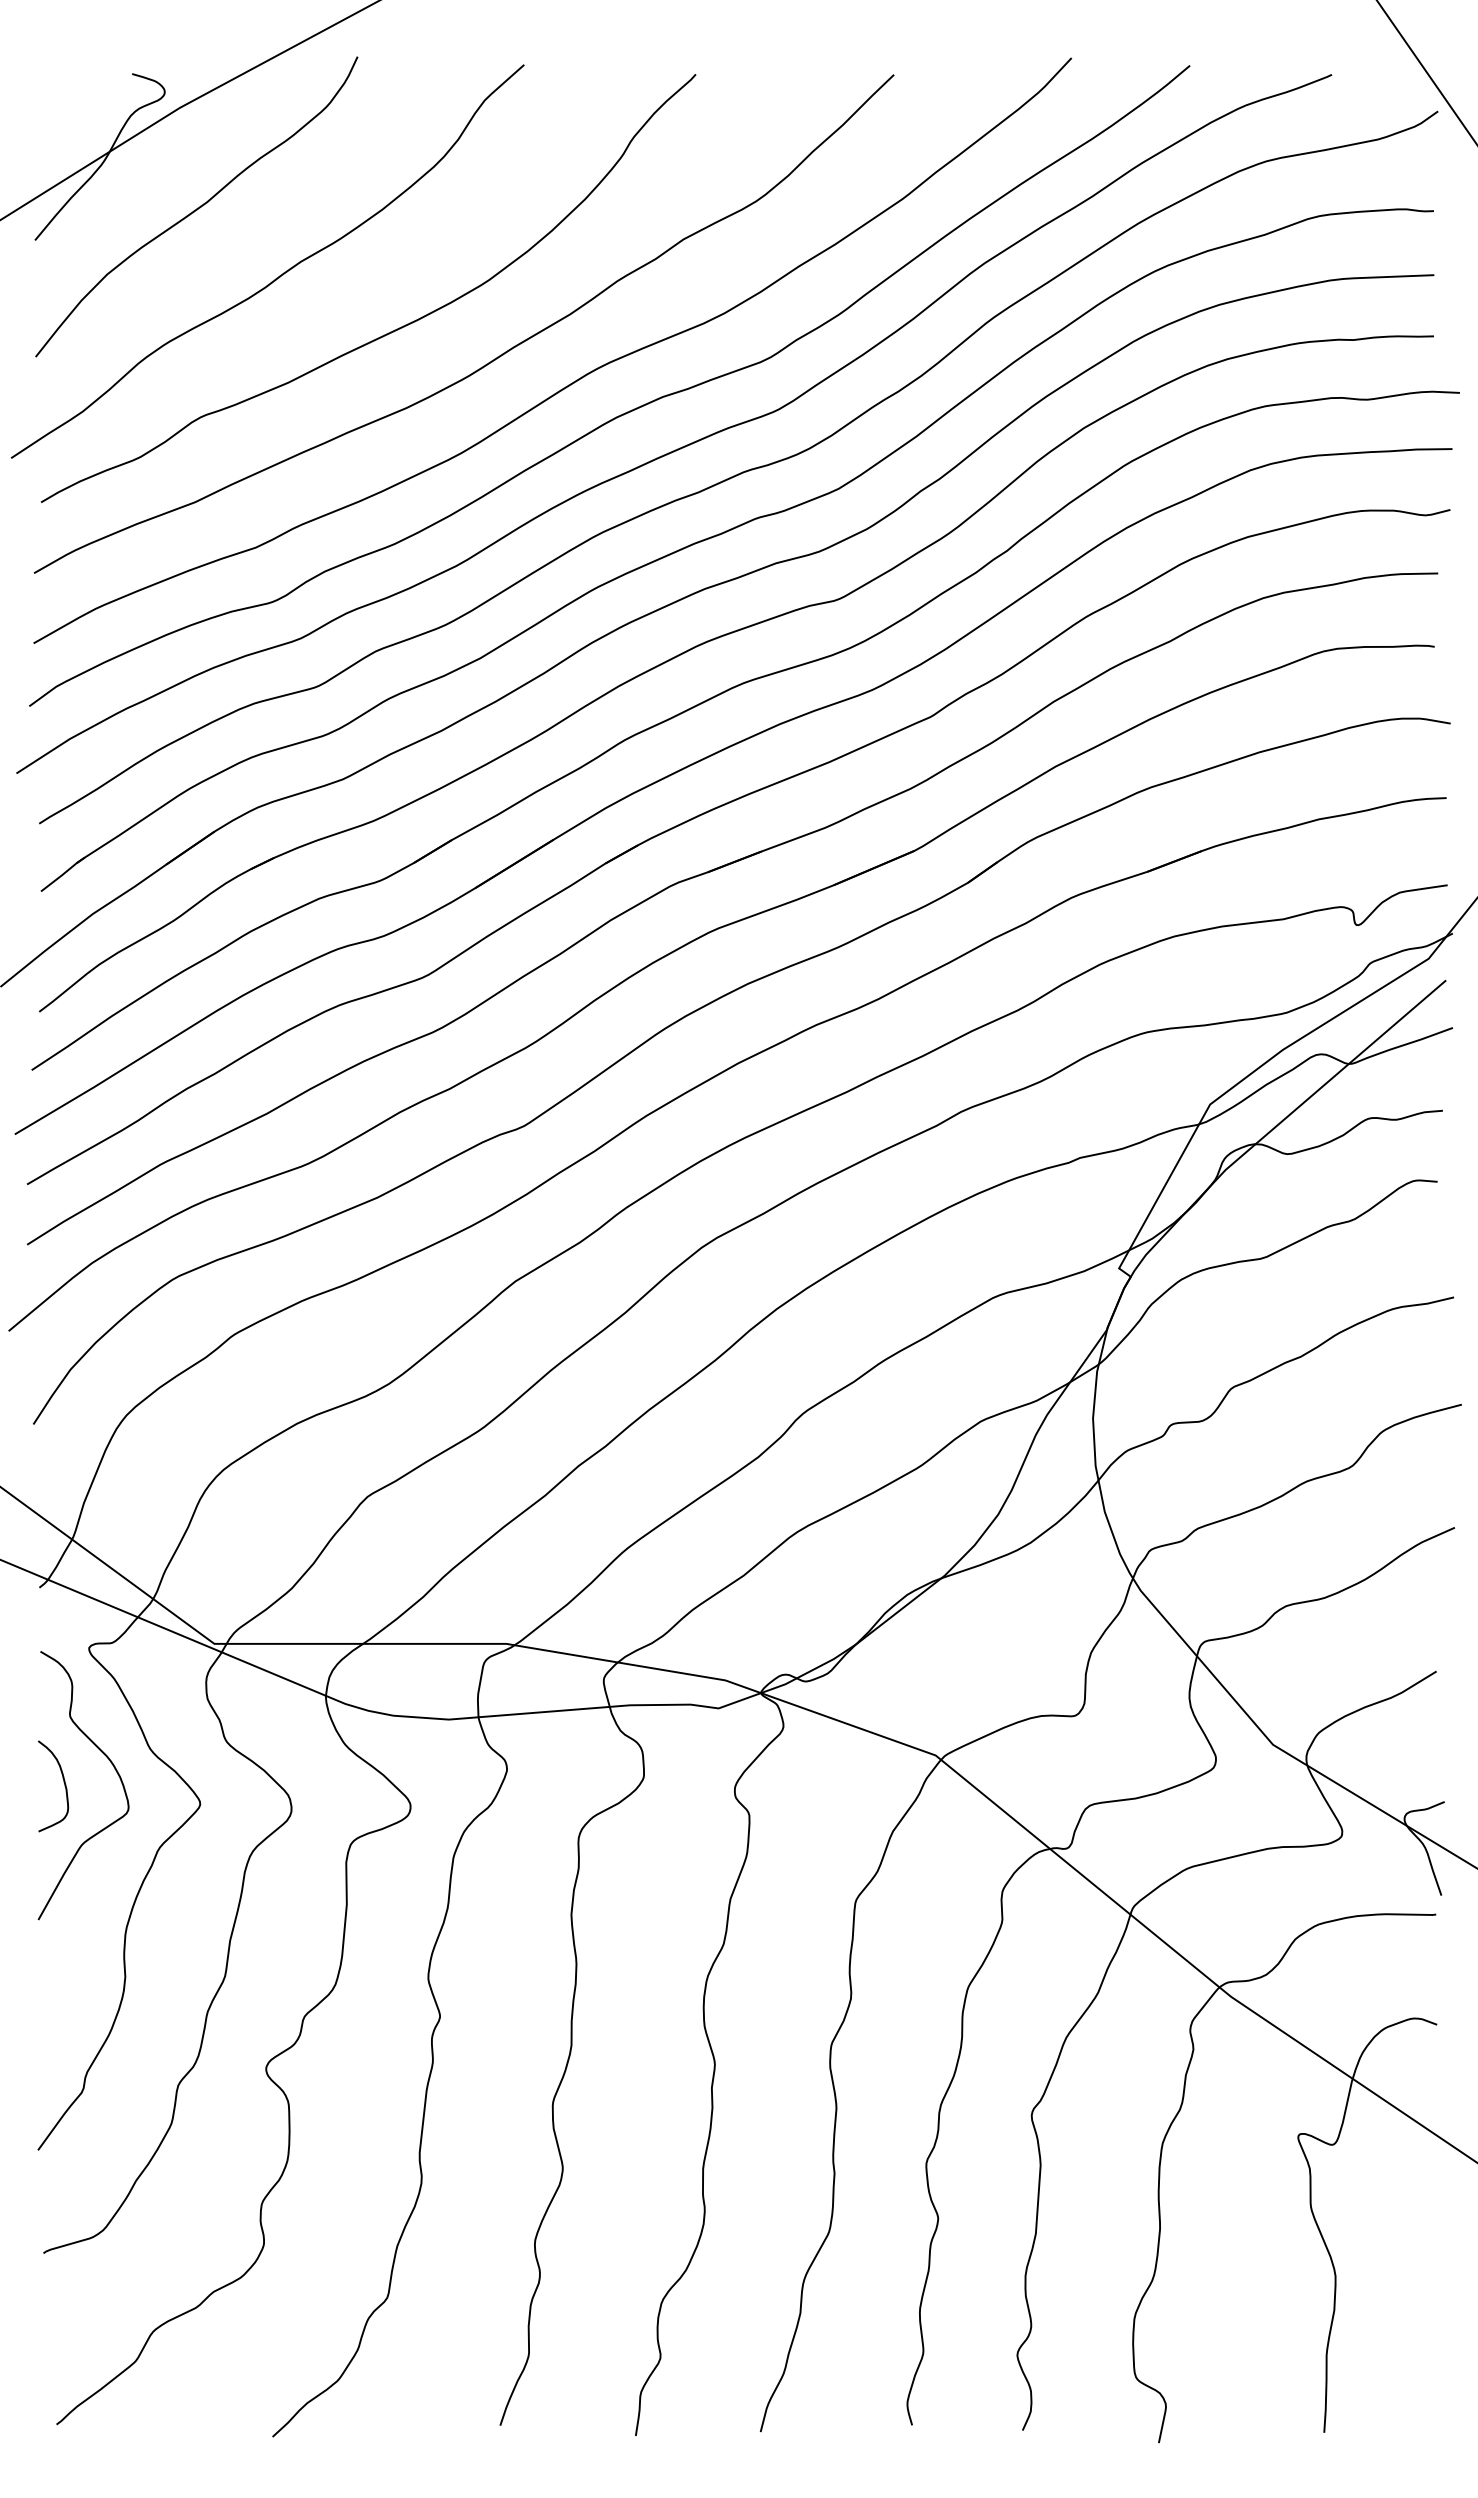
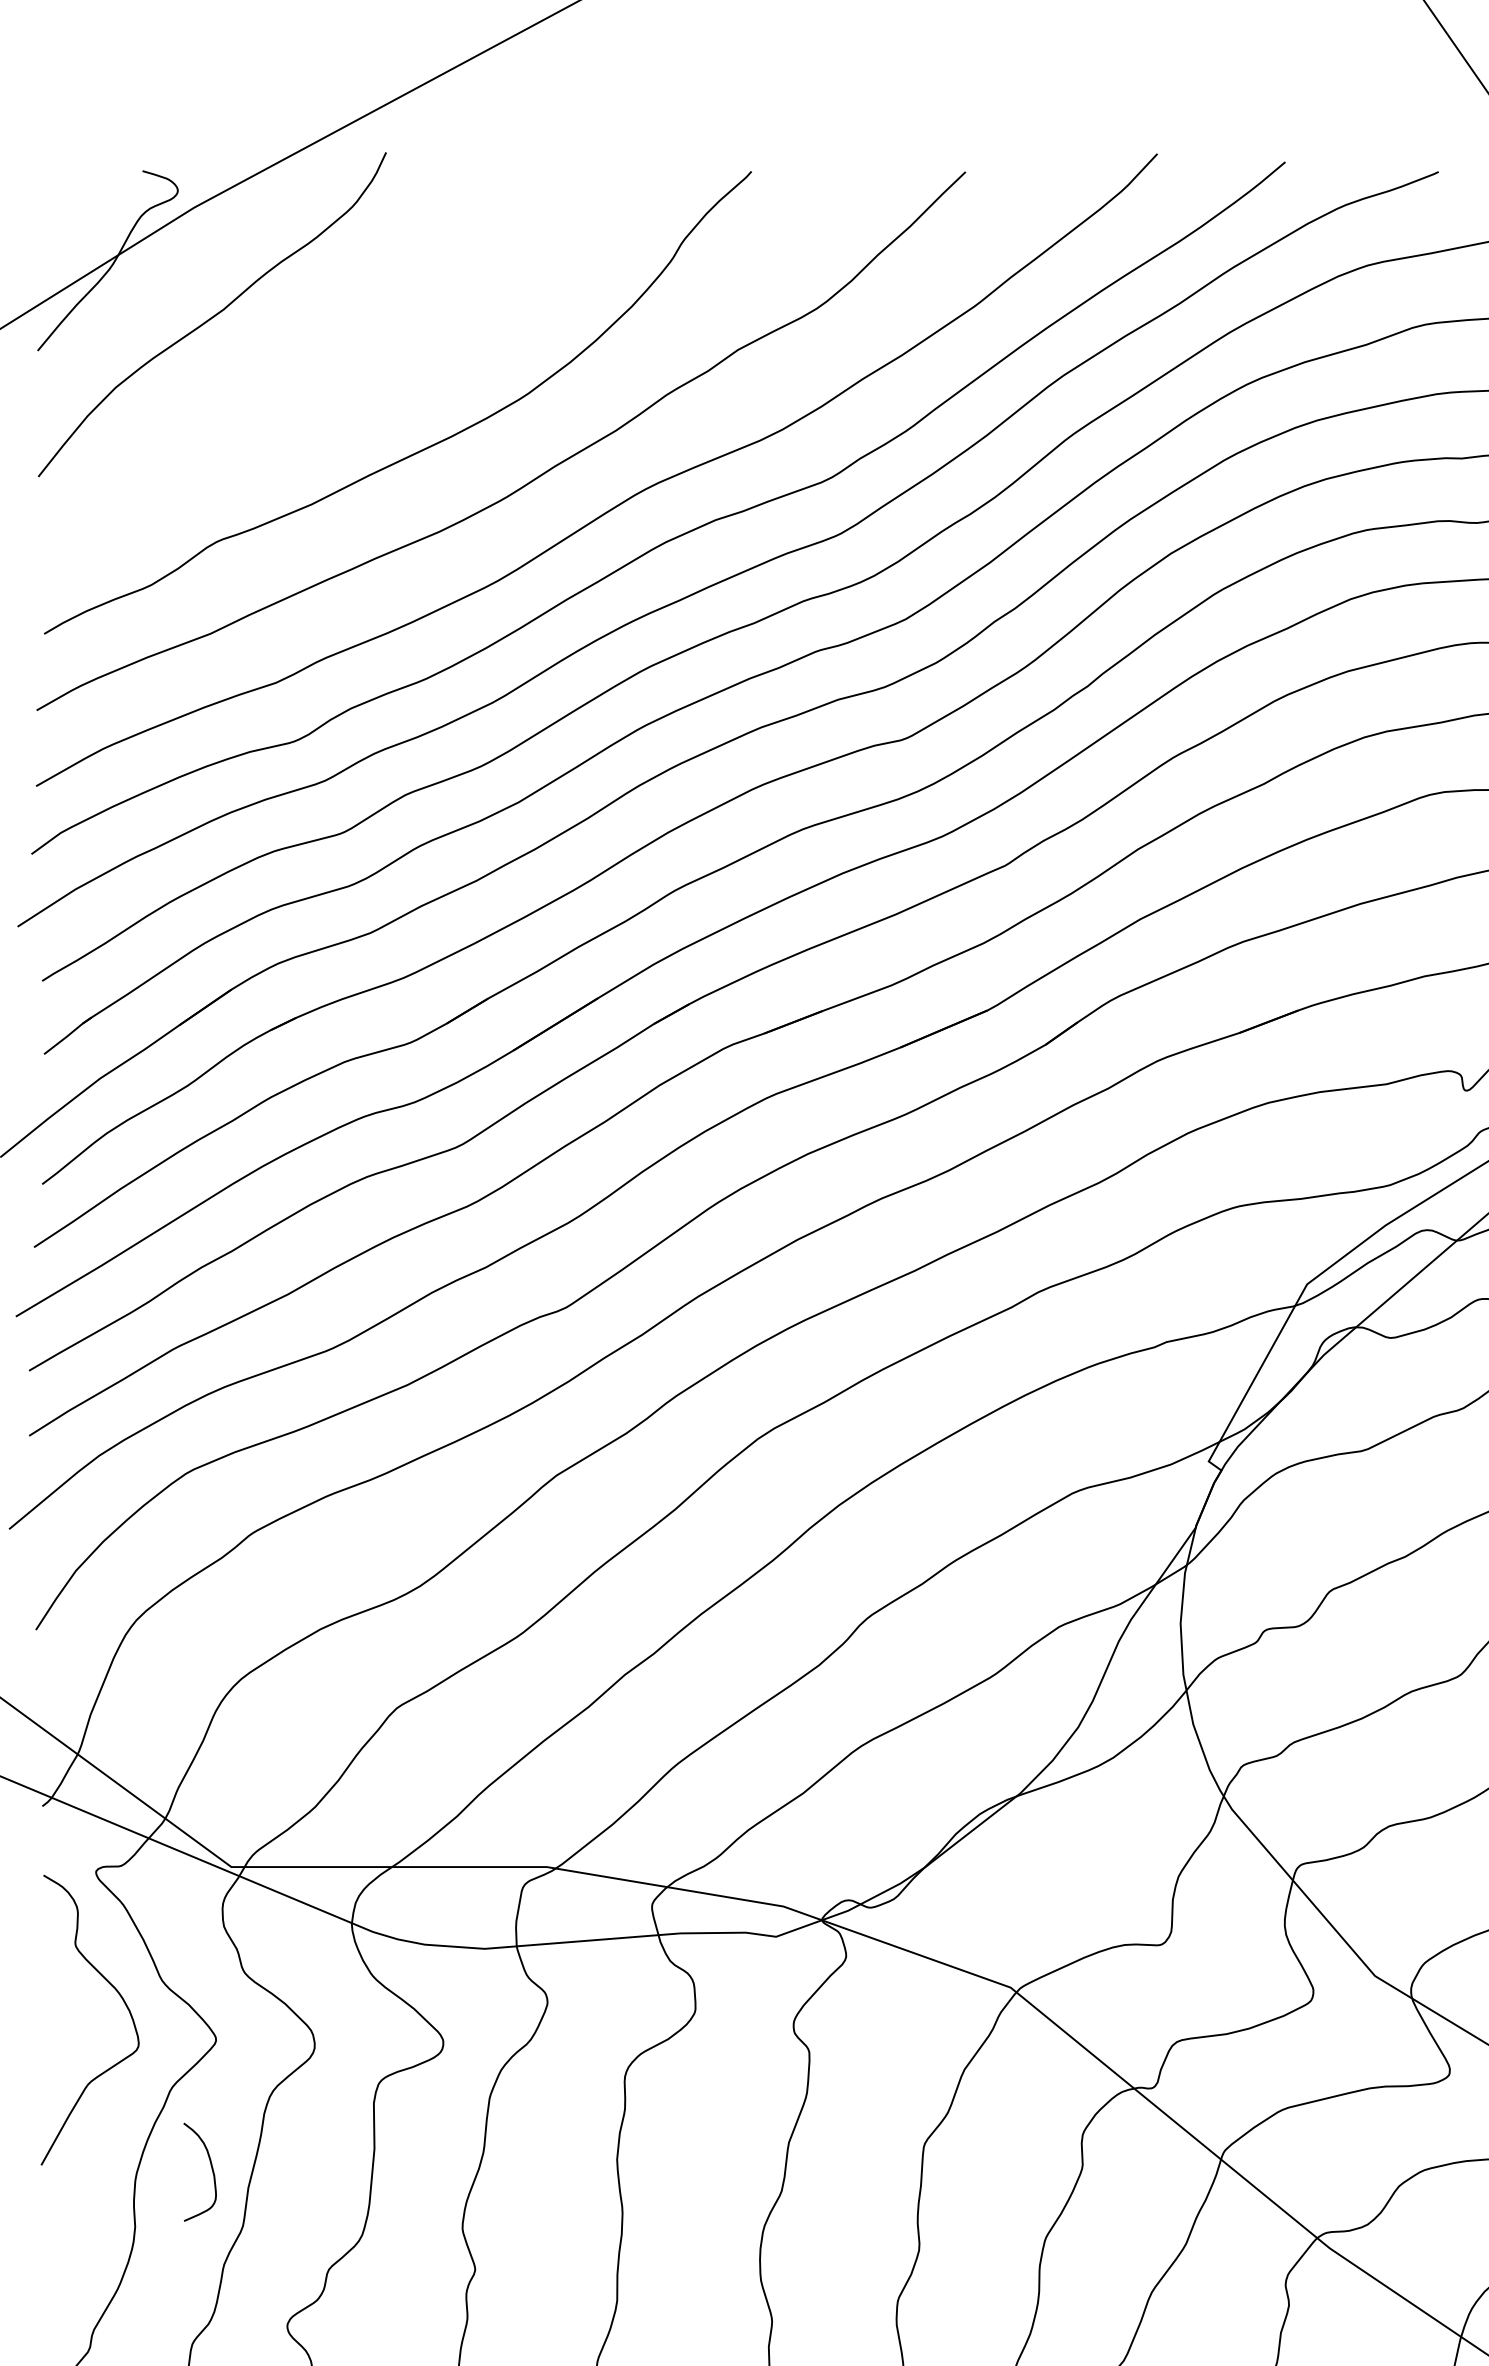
curve: (280, 274) -> (302, 387), removed
curve: (63, 1782) -> (211, 2168), moved

